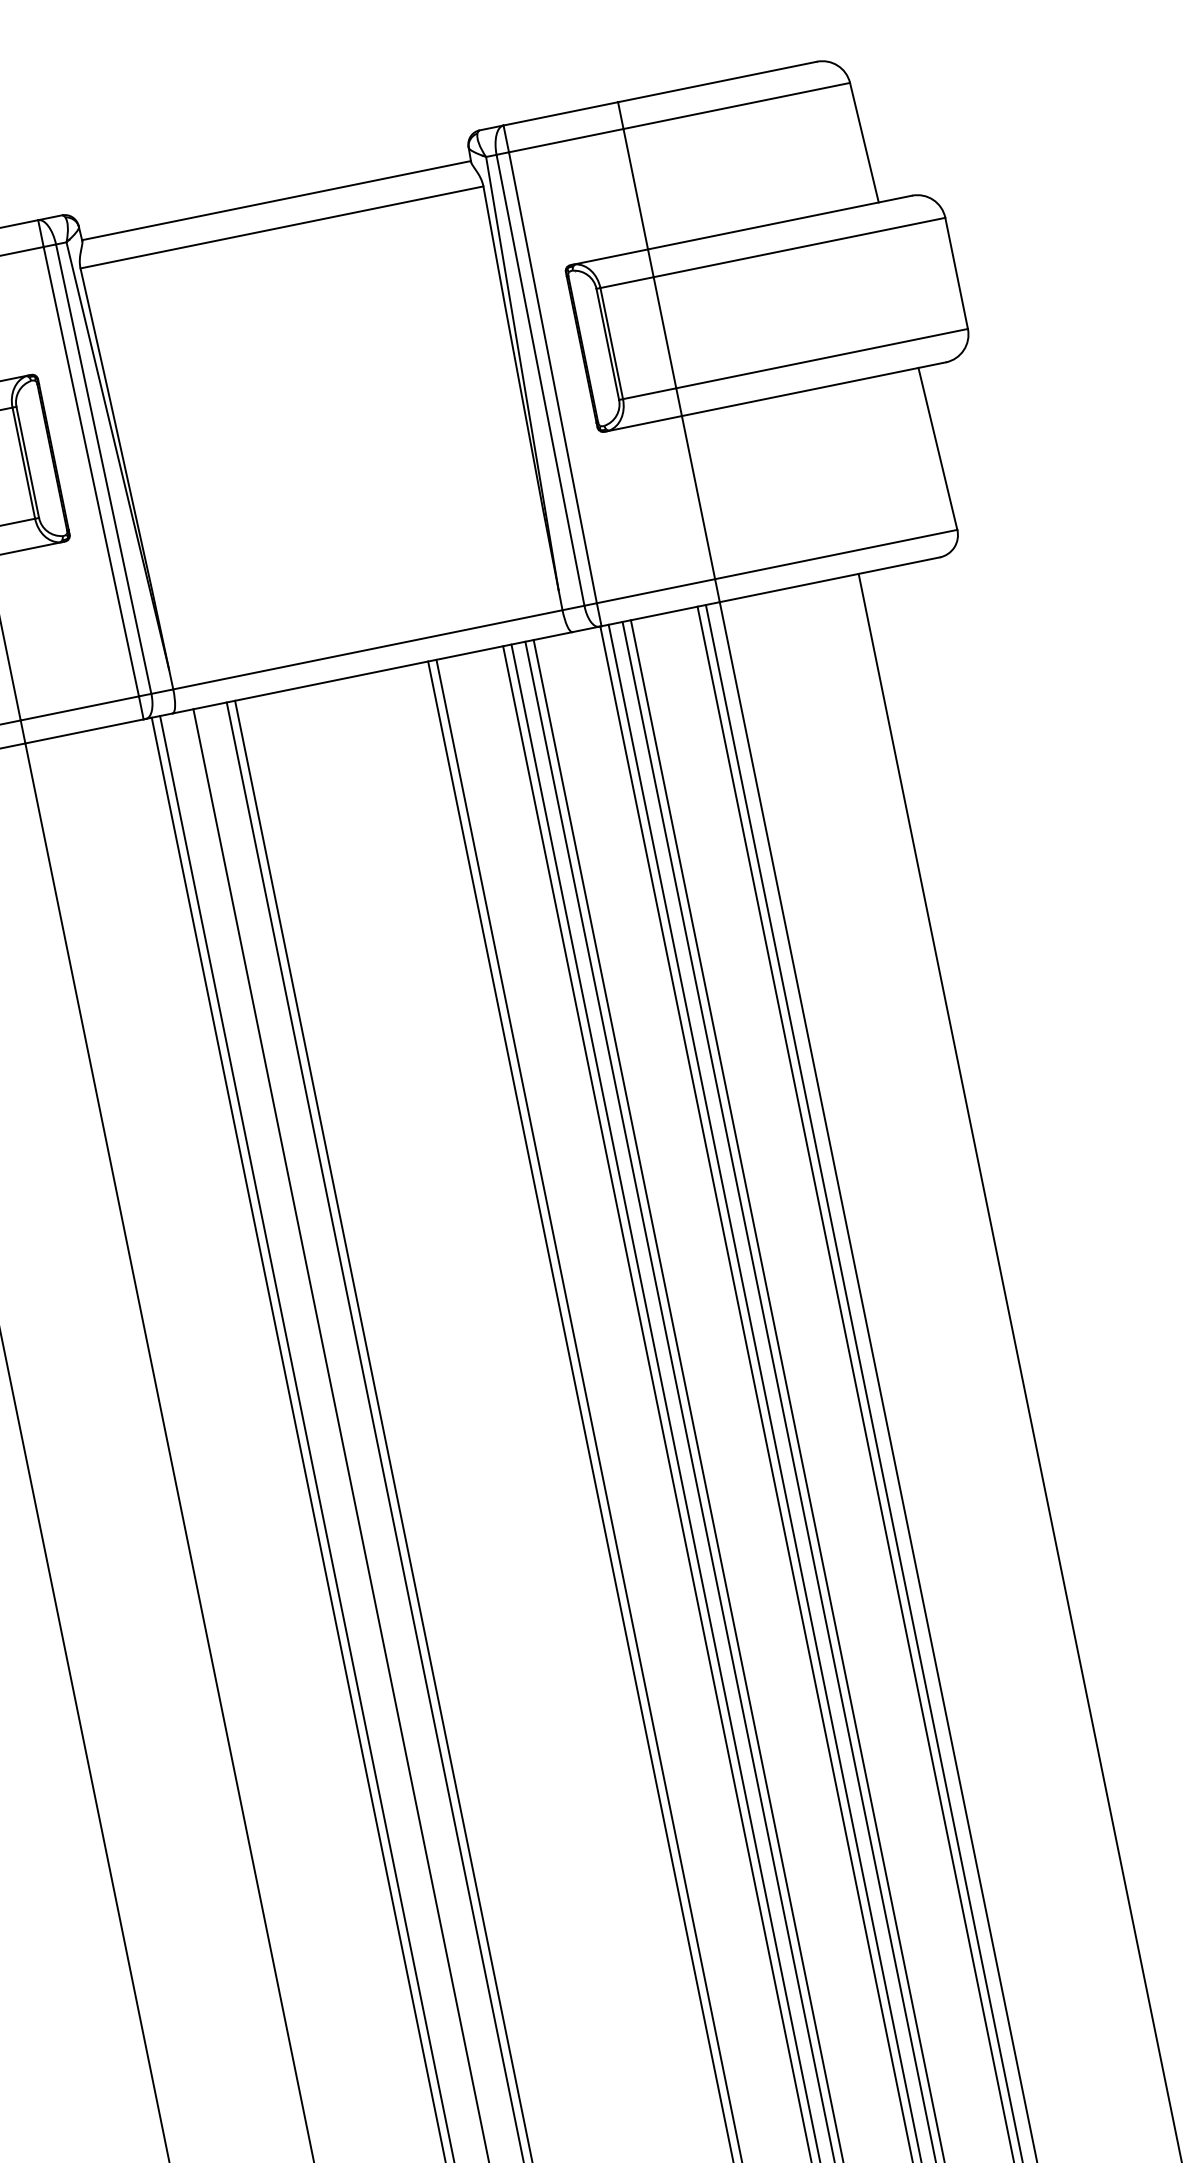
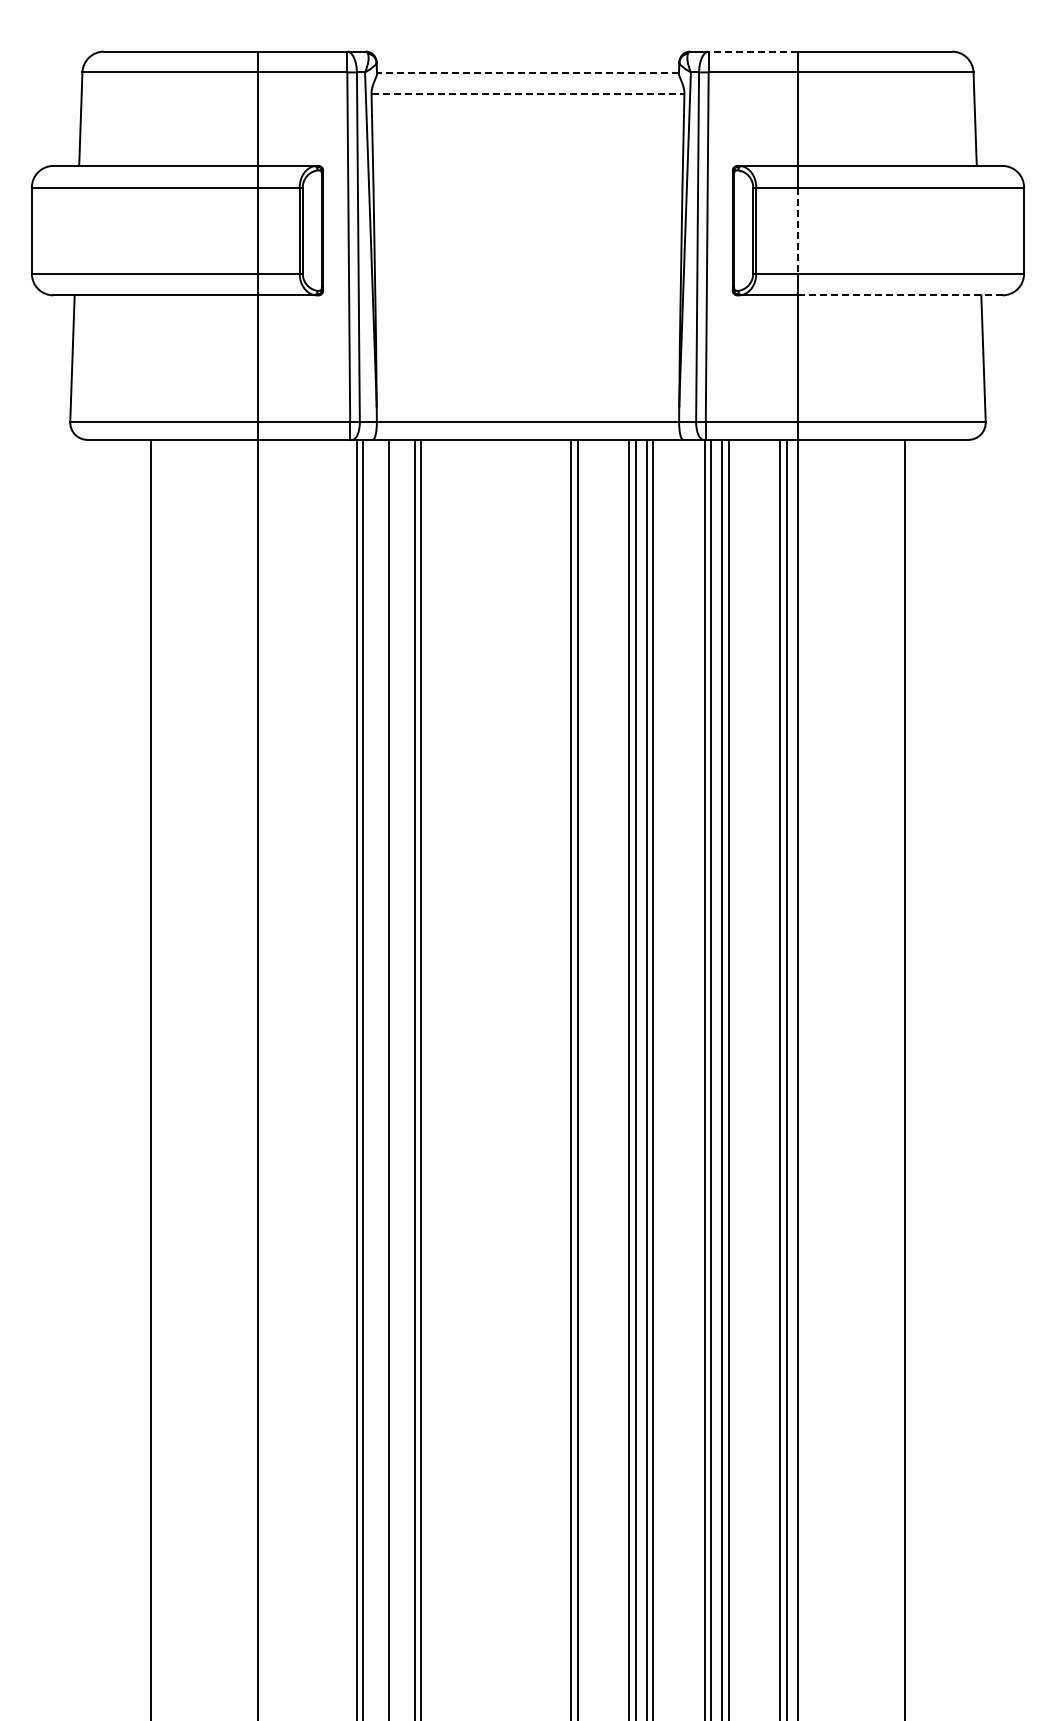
line: (559, 113) -> (752, 51), solid -> dashed
line: (277, 200) -> (528, 73), solid -> dashed
line: (282, 227) -> (528, 94), solid -> dashed
line: (665, 333) -> (797, 231), solid -> dashed
line: (813, 389) -> (899, 295), solid -> dashed

